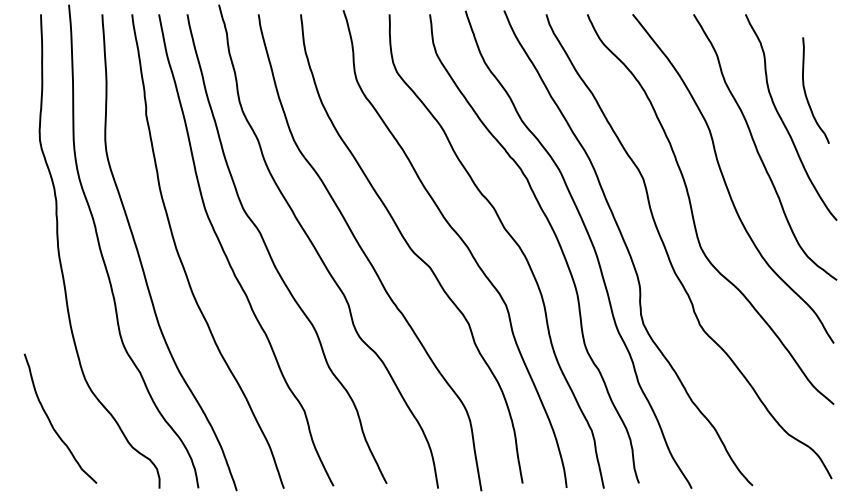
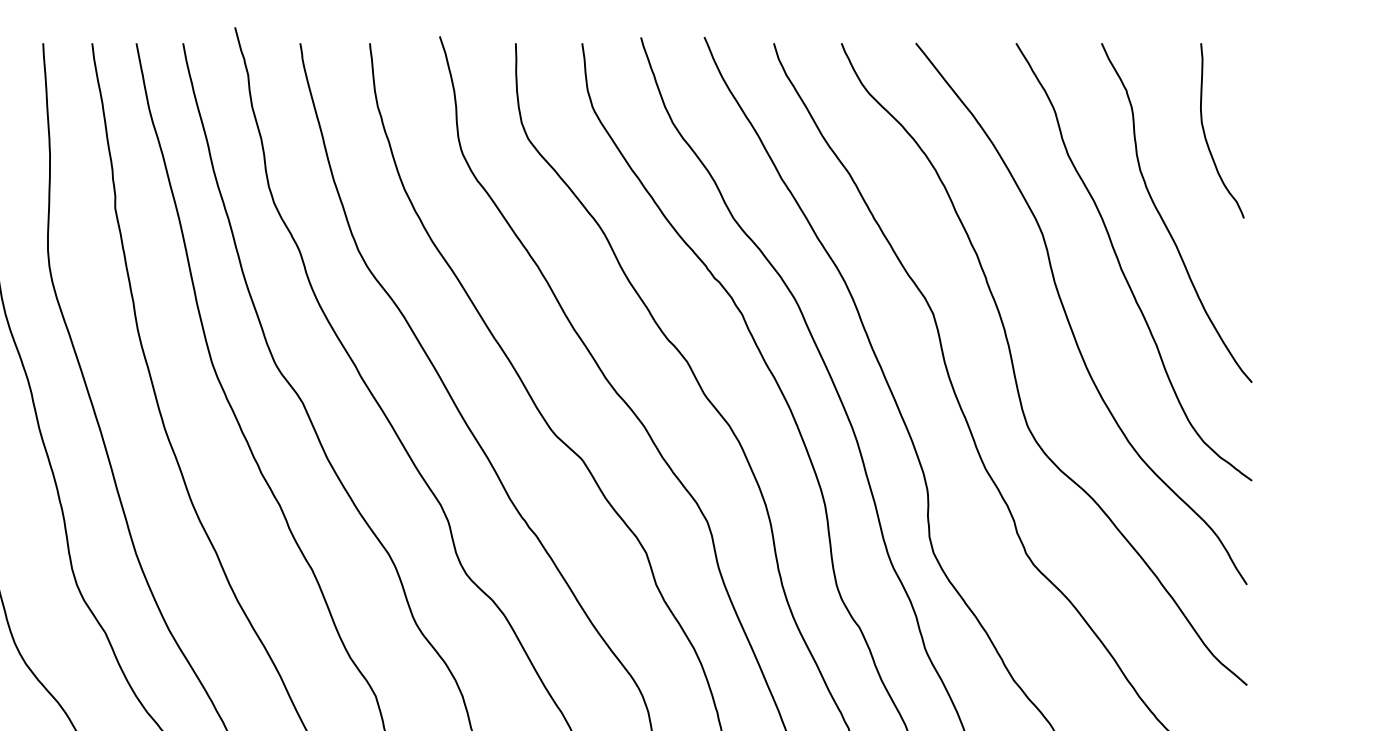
curve: (806, 93) -> (1206, 135), moved

